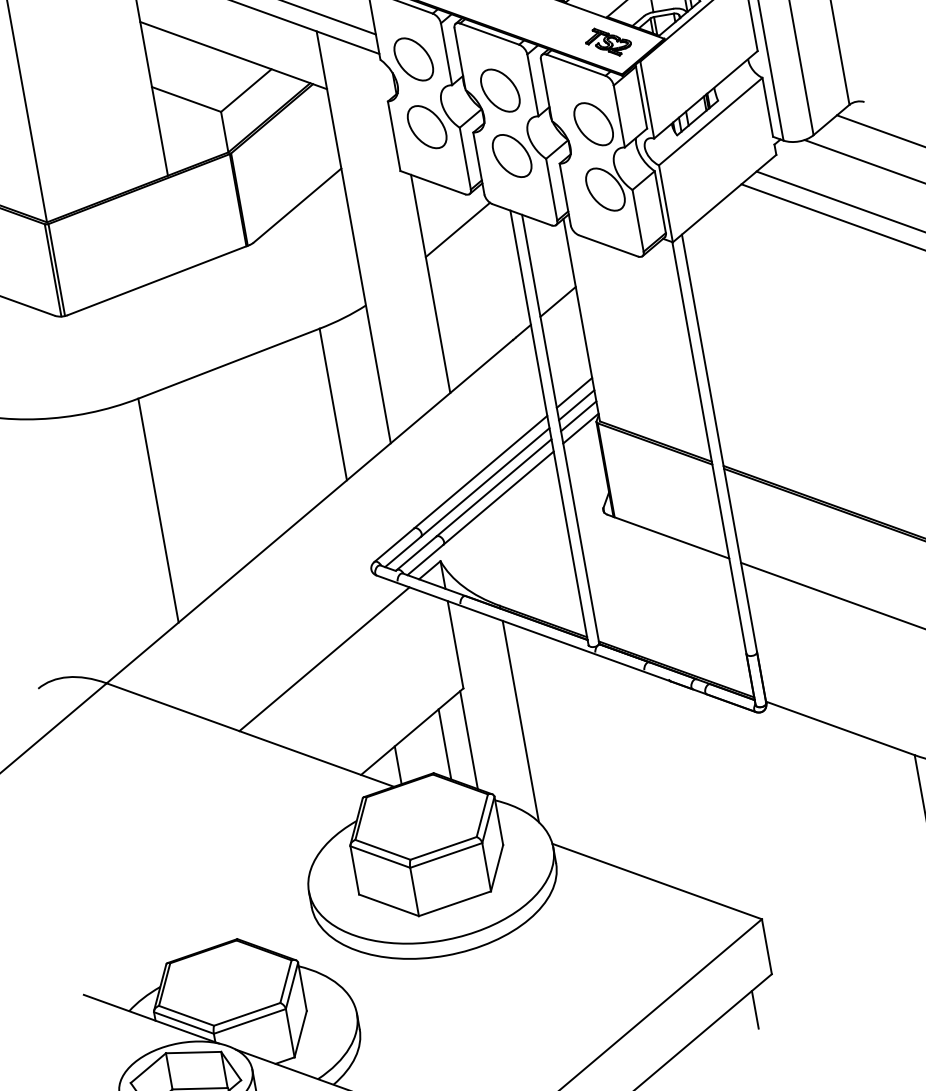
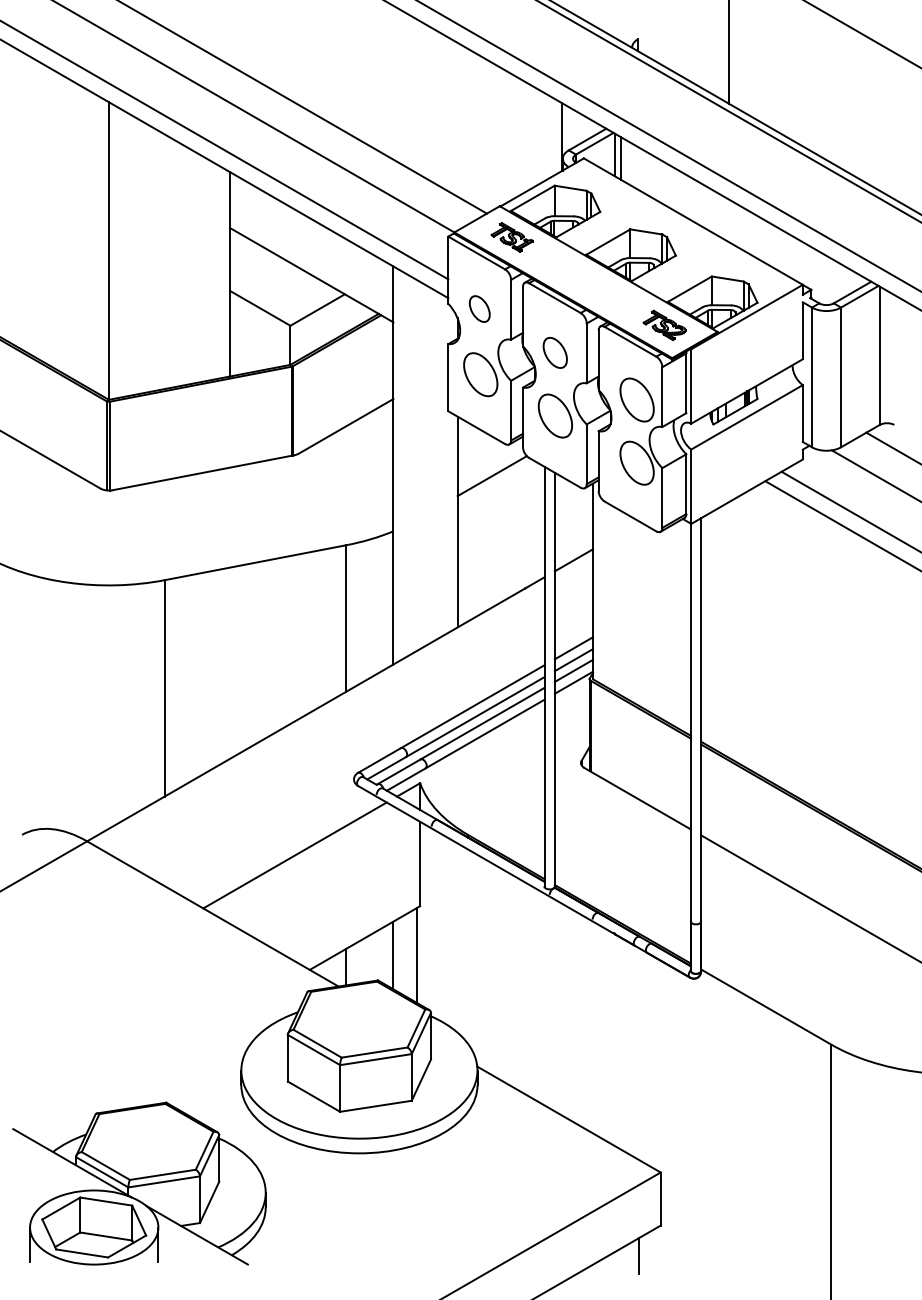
part: (413, 58) -> (479, 308), size x0.6
part: (499, 90) -> (554, 352), size x0.7
line: (520, 721) -> (468, 946), removed

